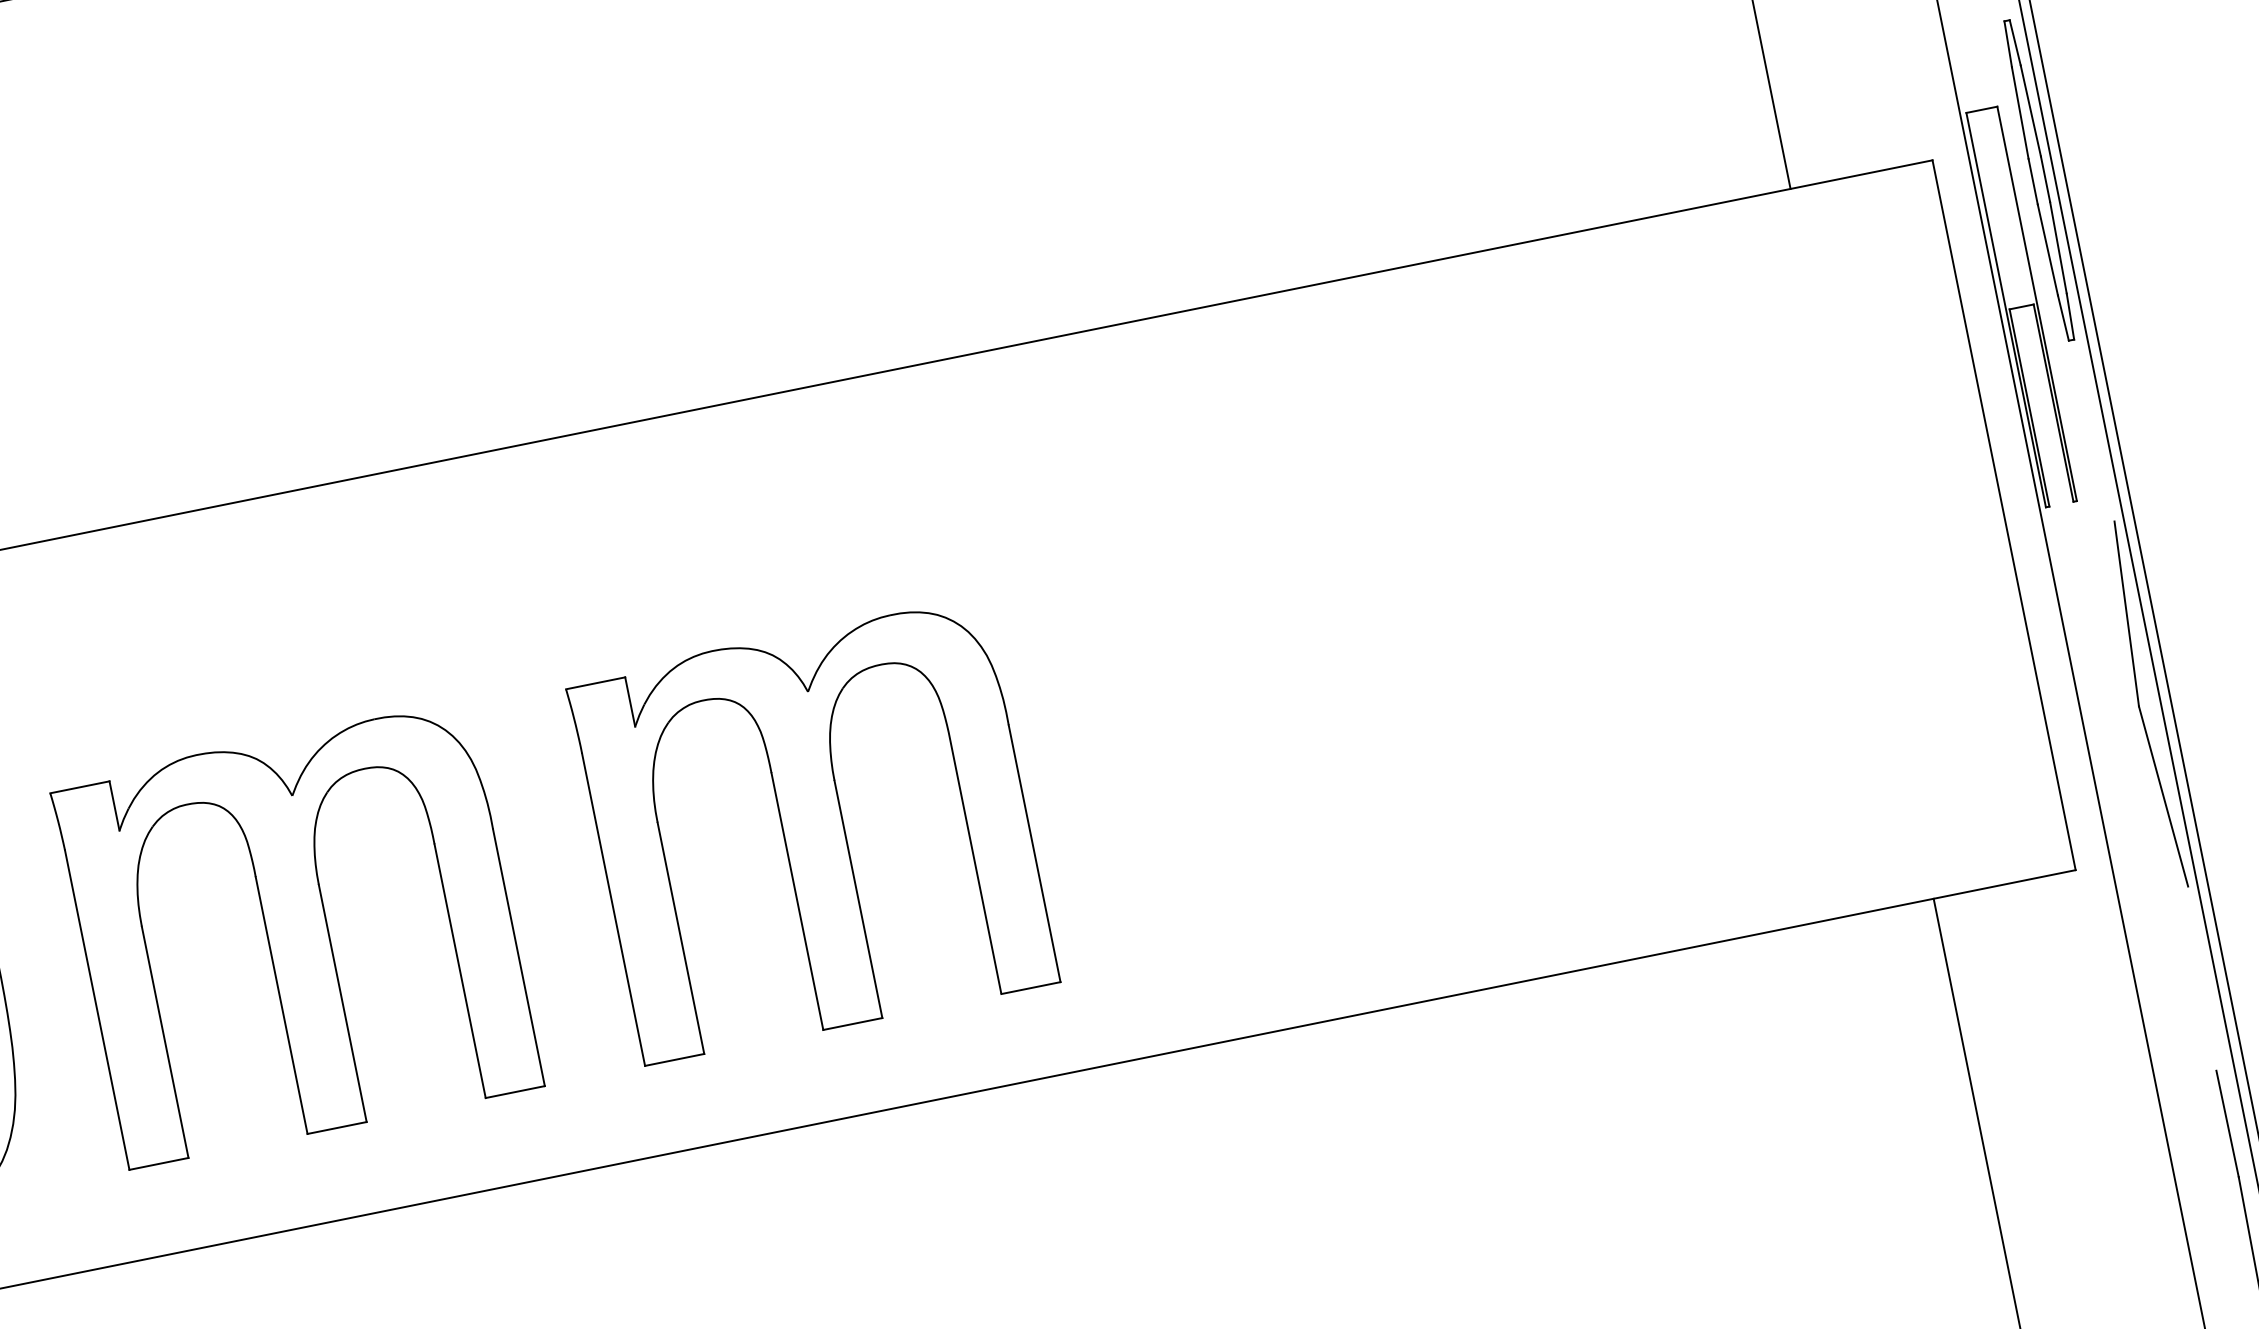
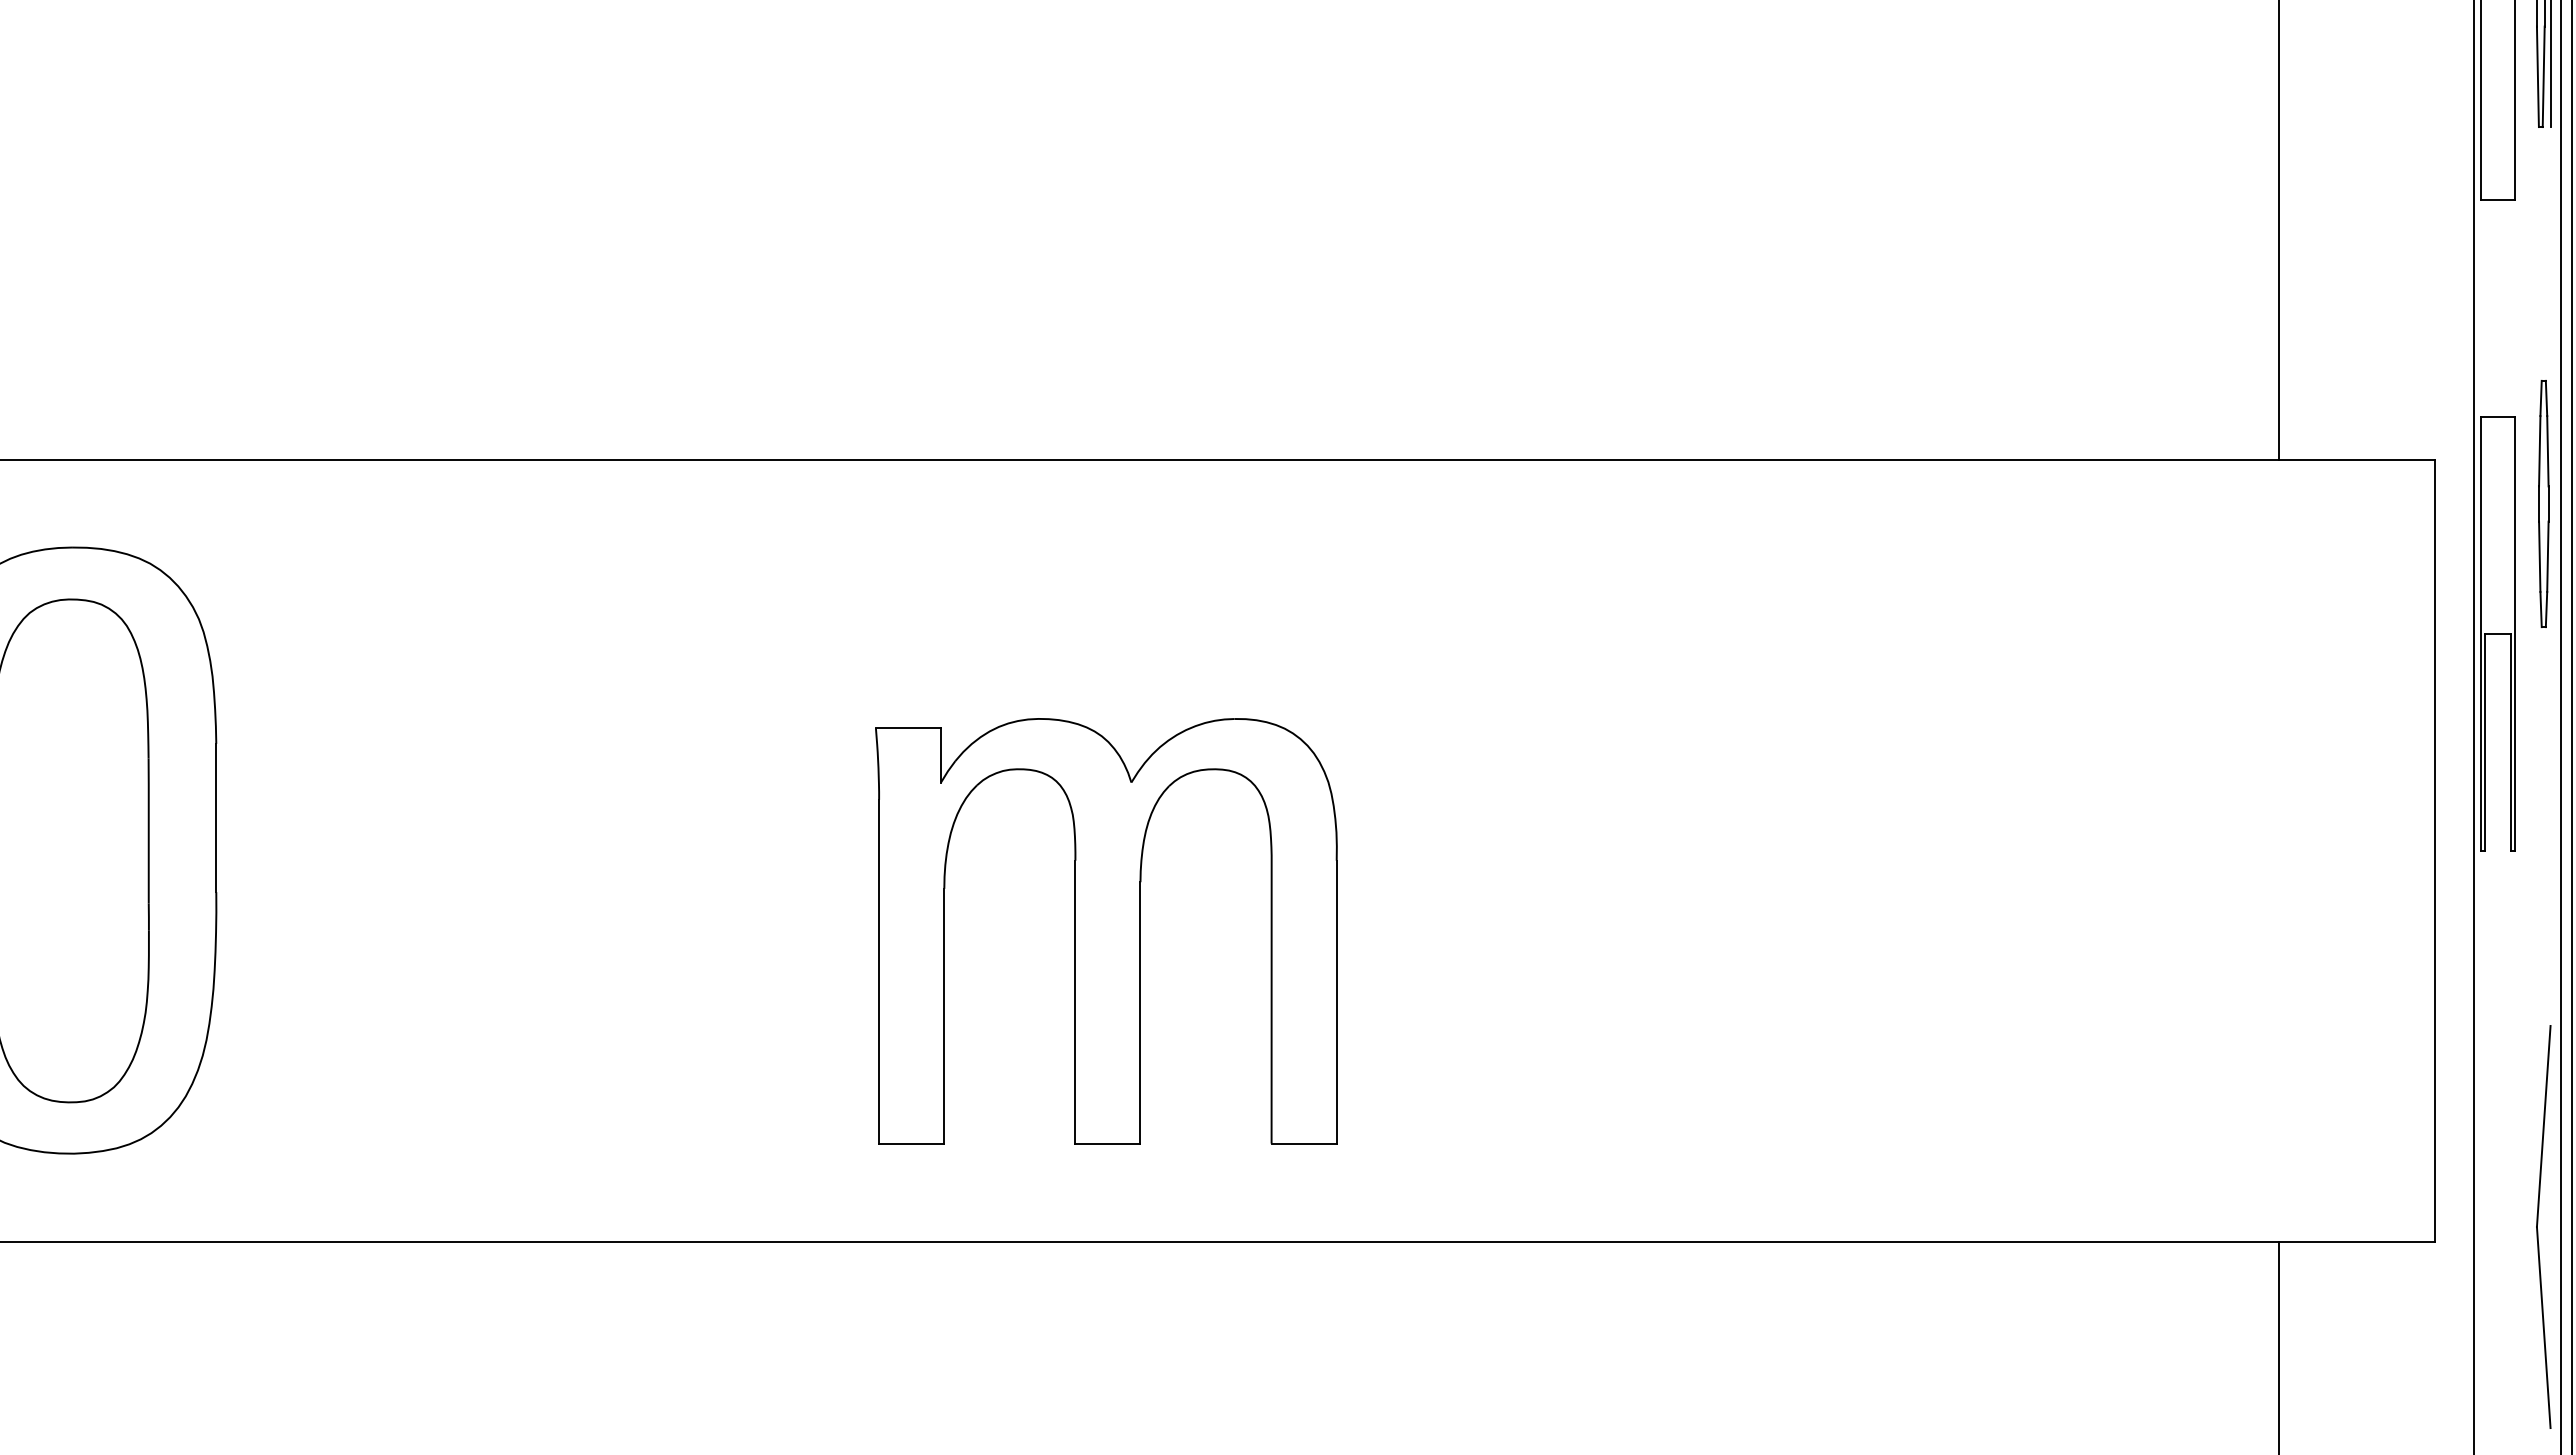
part: (2039, 180) -> (2543, 503), size x0.7
part: (2144, 704) -> (2543, 1226), moved
part: (296, 935) -> (538, 931), removed

